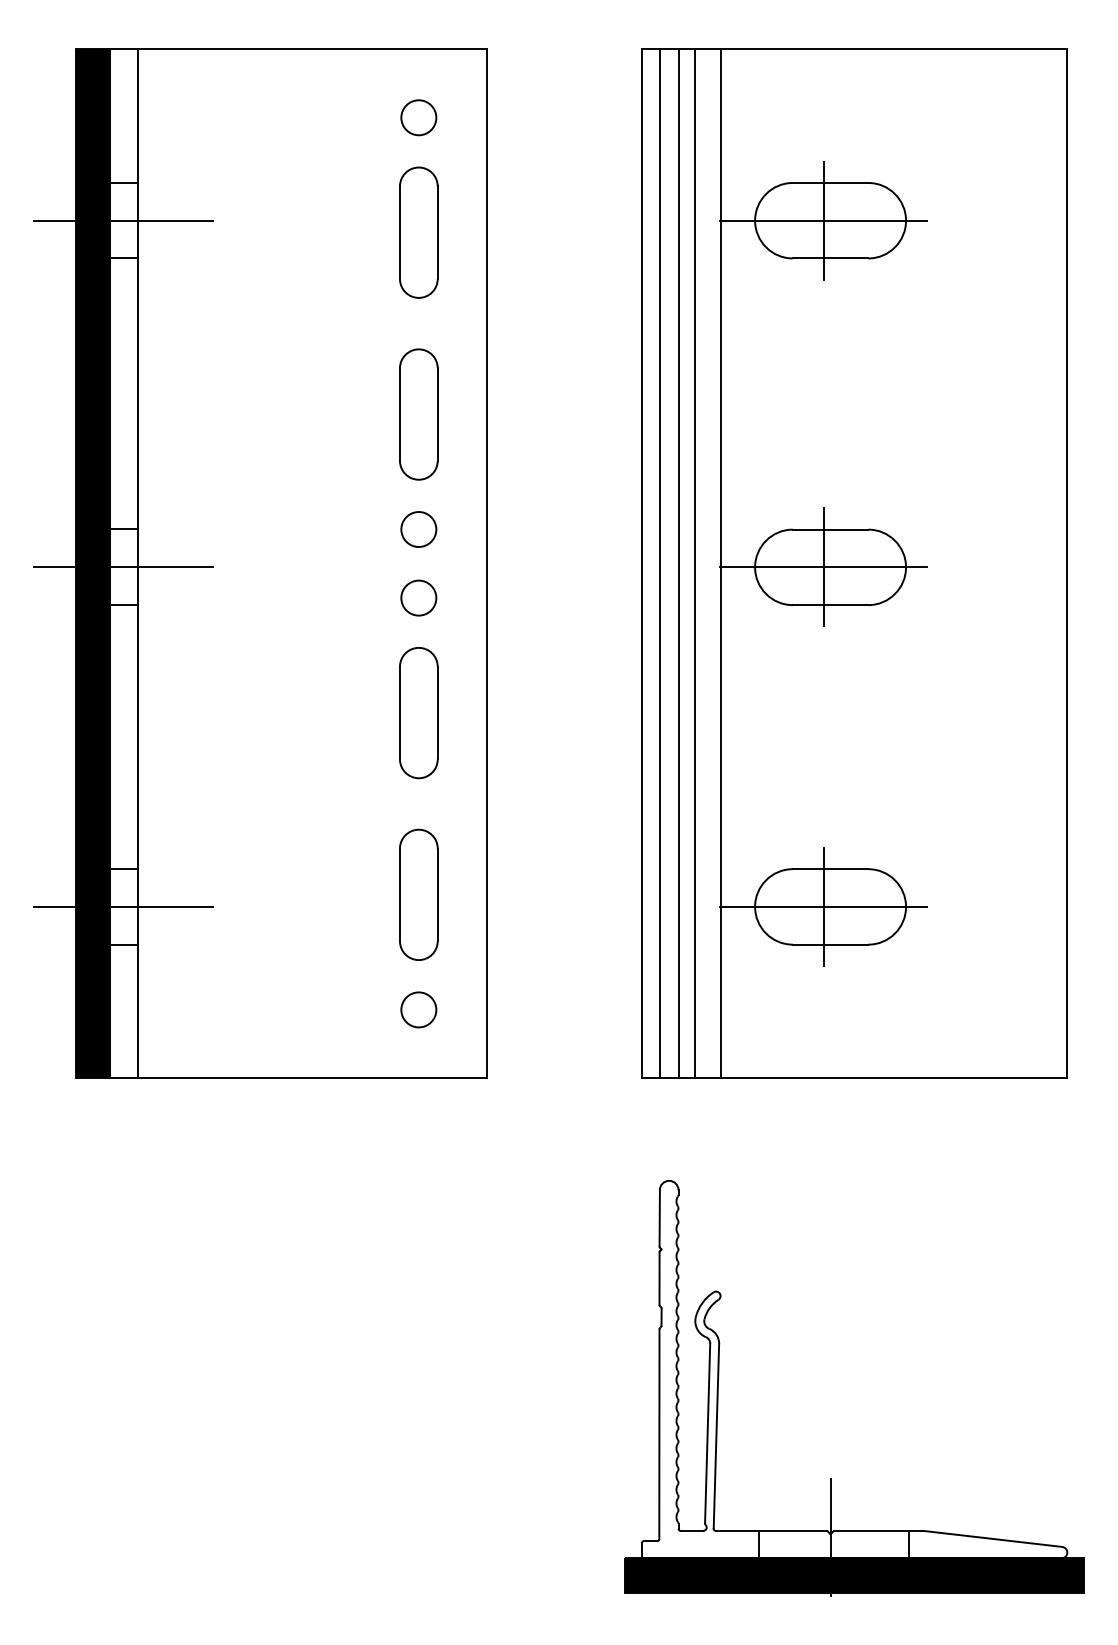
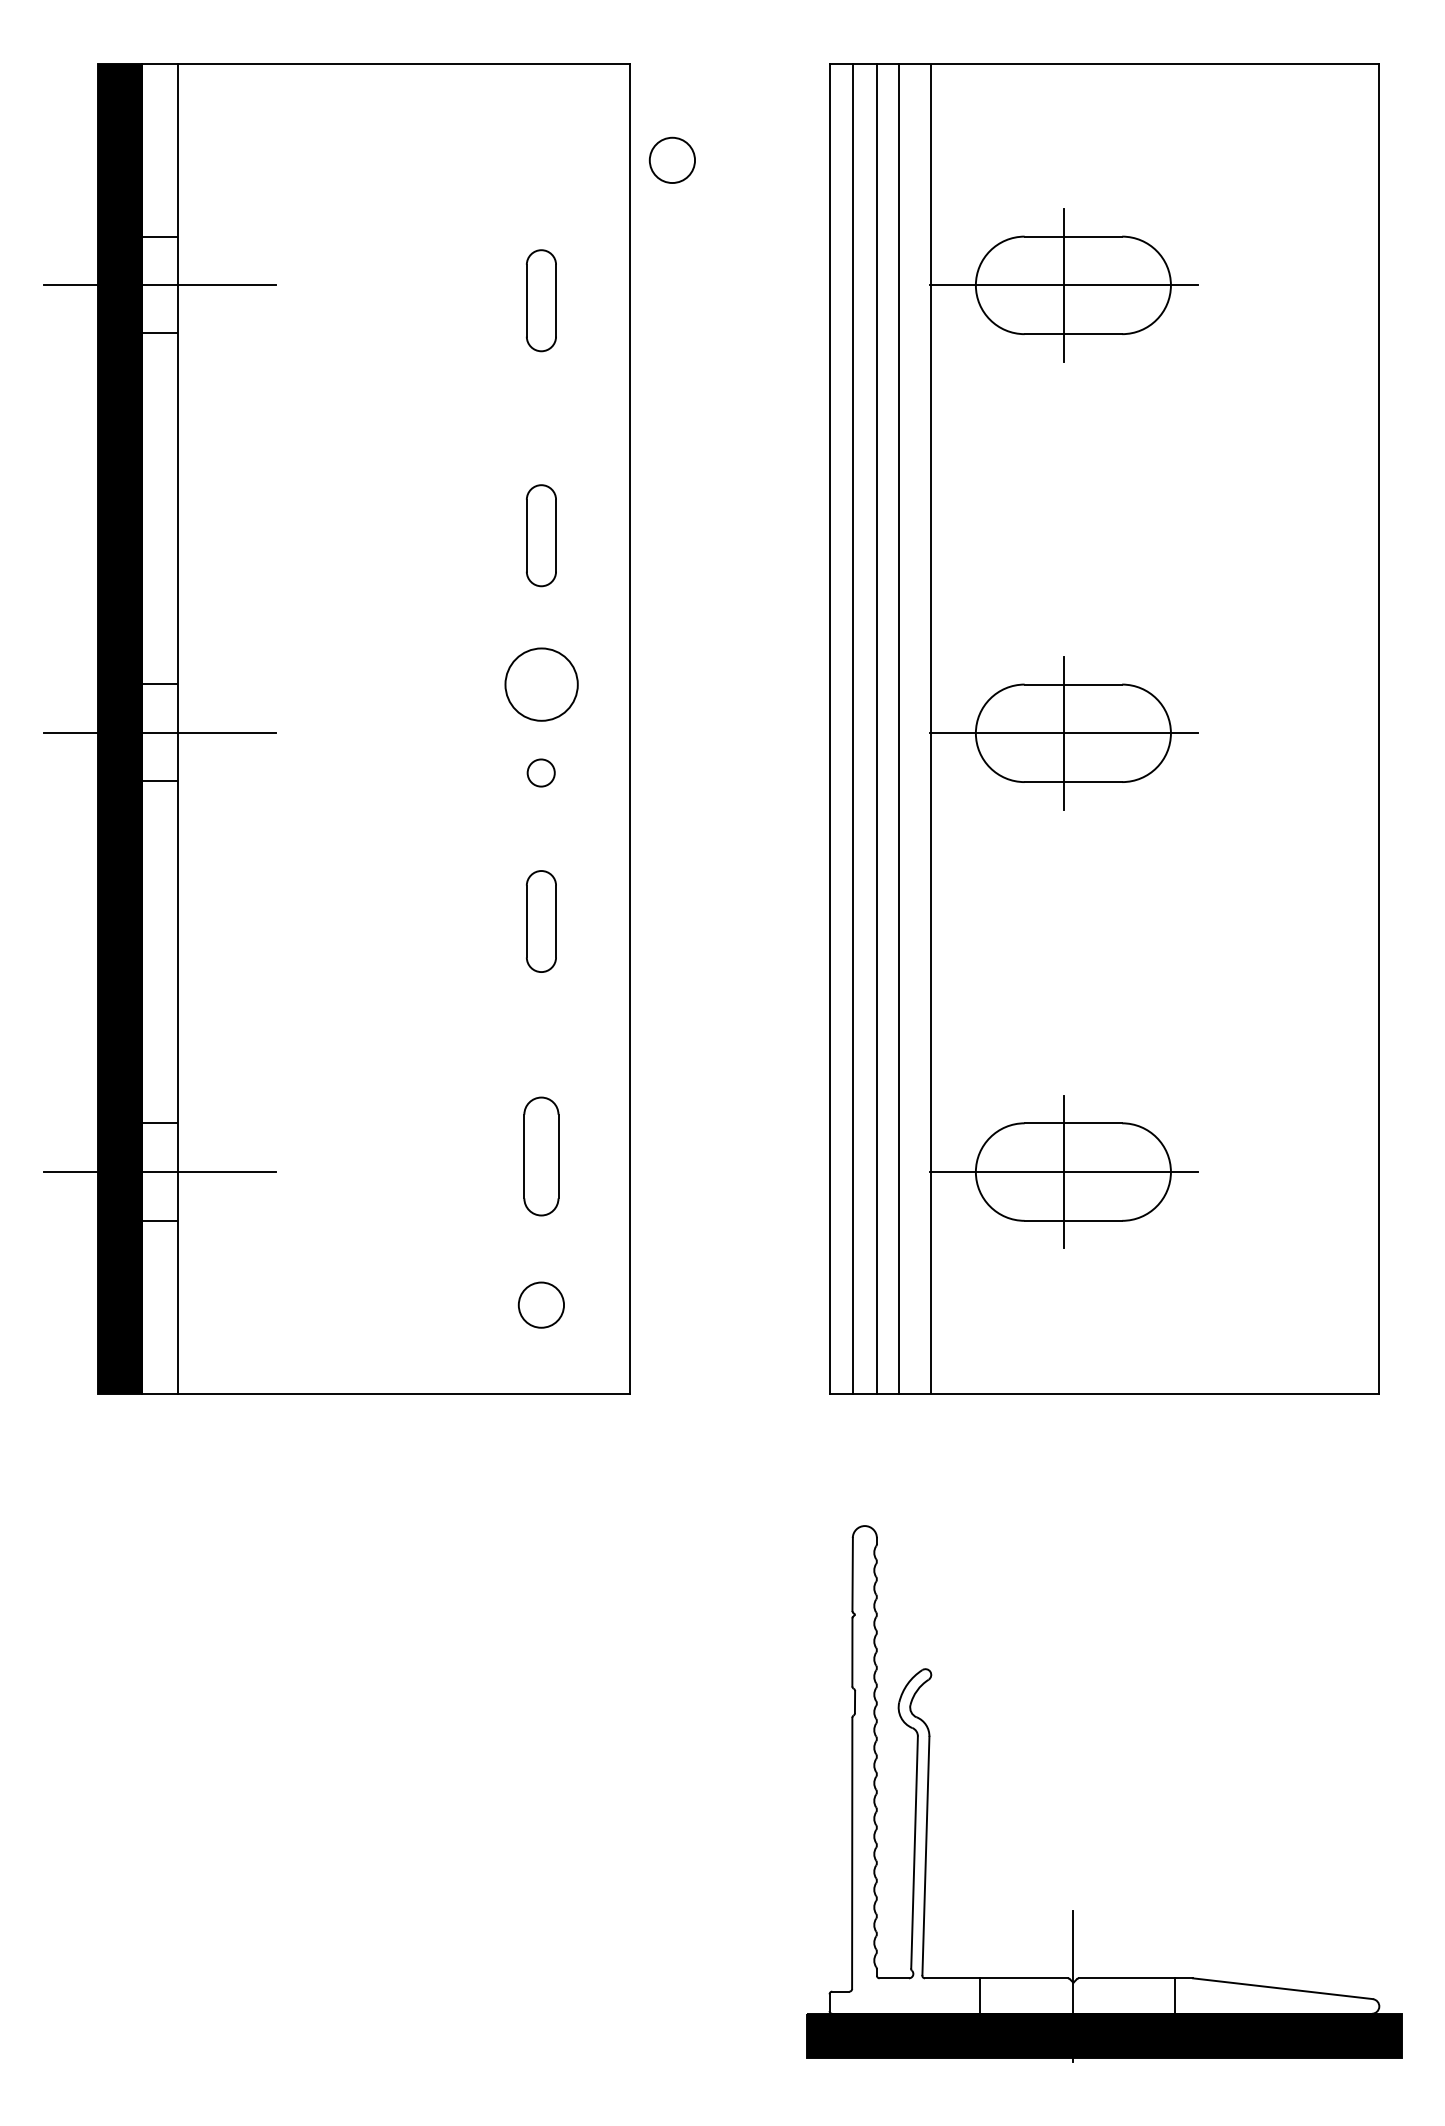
circle: (418, 117) -> (671, 159), moved
part: (418, 232) -> (541, 300), size x0.6
part: (418, 414) -> (541, 535), size x0.6
circle: (418, 528) -> (540, 683), size x1.6
circle: (418, 597) -> (540, 772), size x0.6
part: (418, 712) -> (541, 921), size x0.6
part: (418, 894) -> (541, 1156), size x0.7

